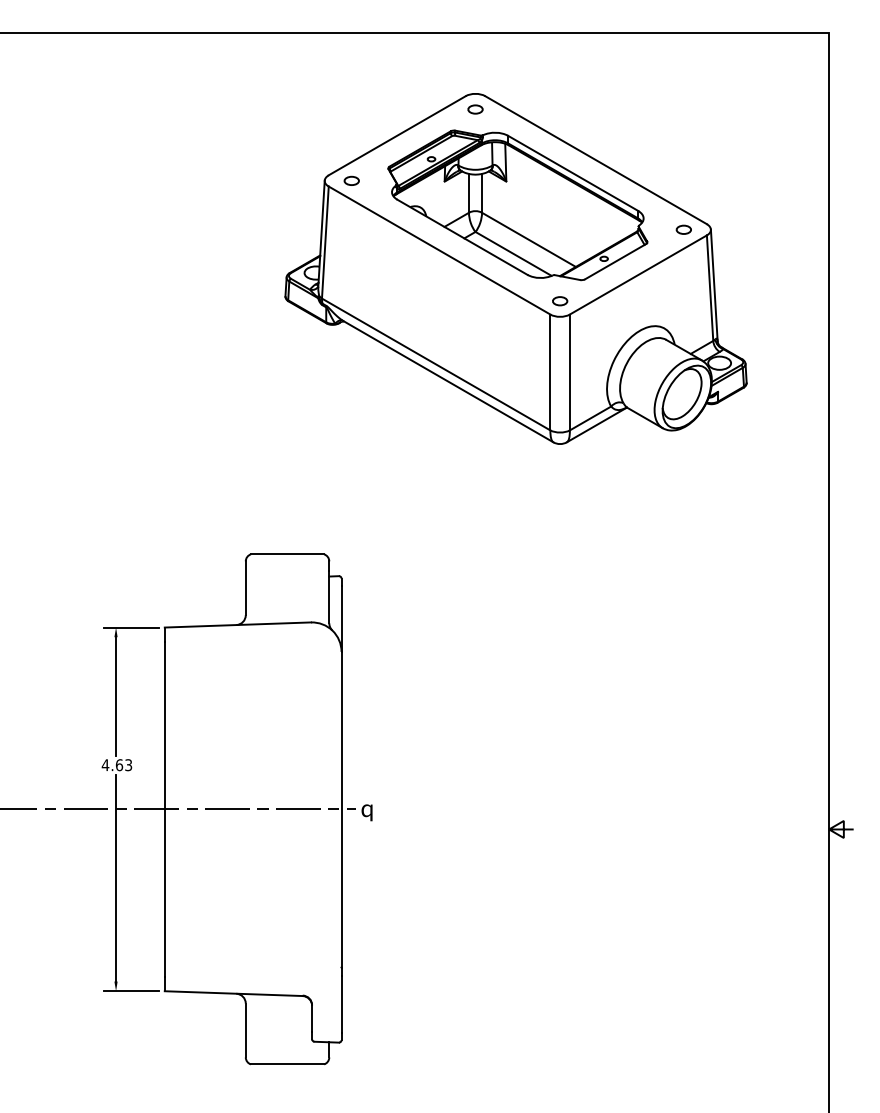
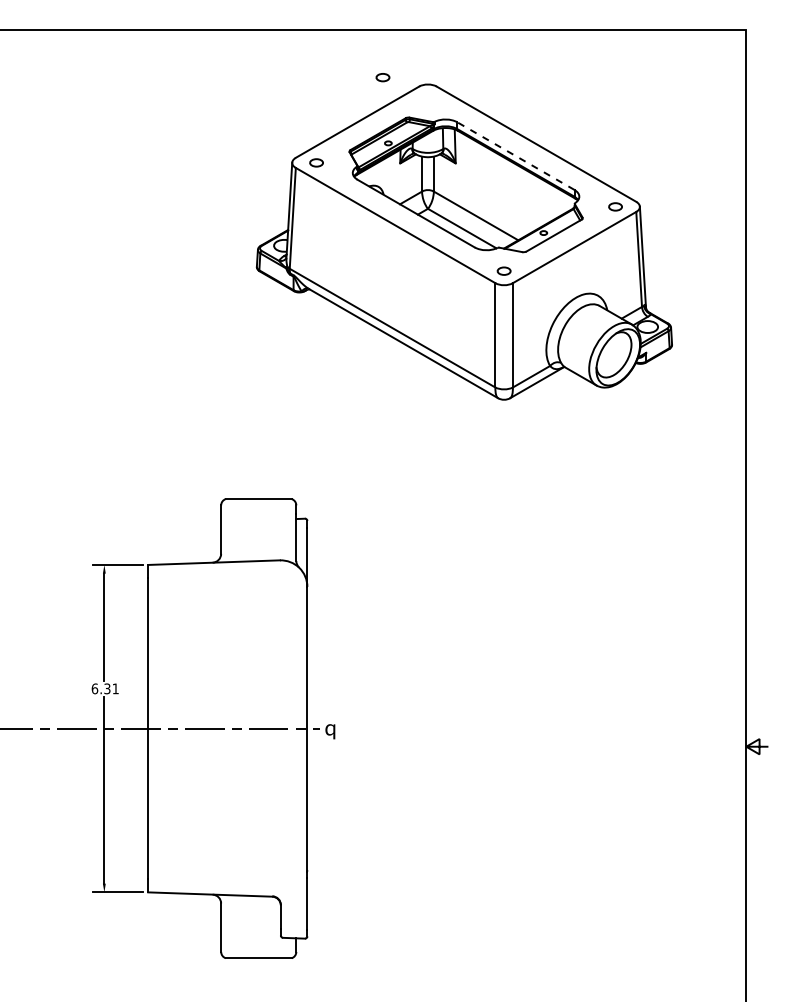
part: (474, 109) -> (382, 77), moved
line: (572, 173) -> (515, 156), solid -> dashed
text: (116, 764) -> (104, 688), 4.63 -> 6.31

